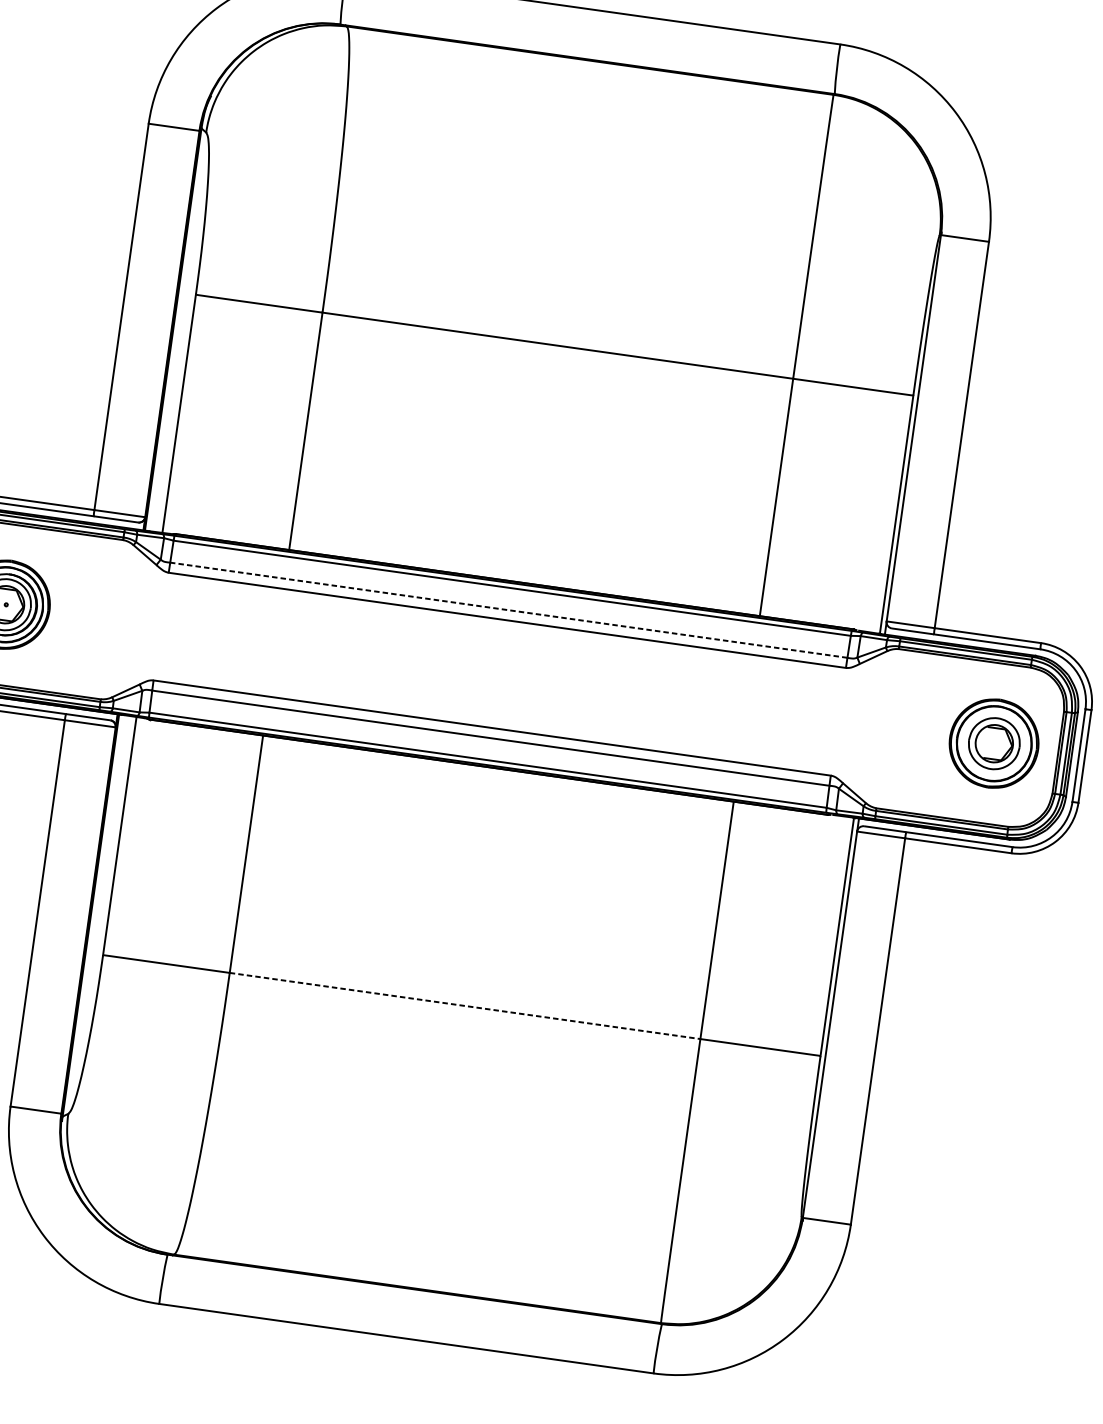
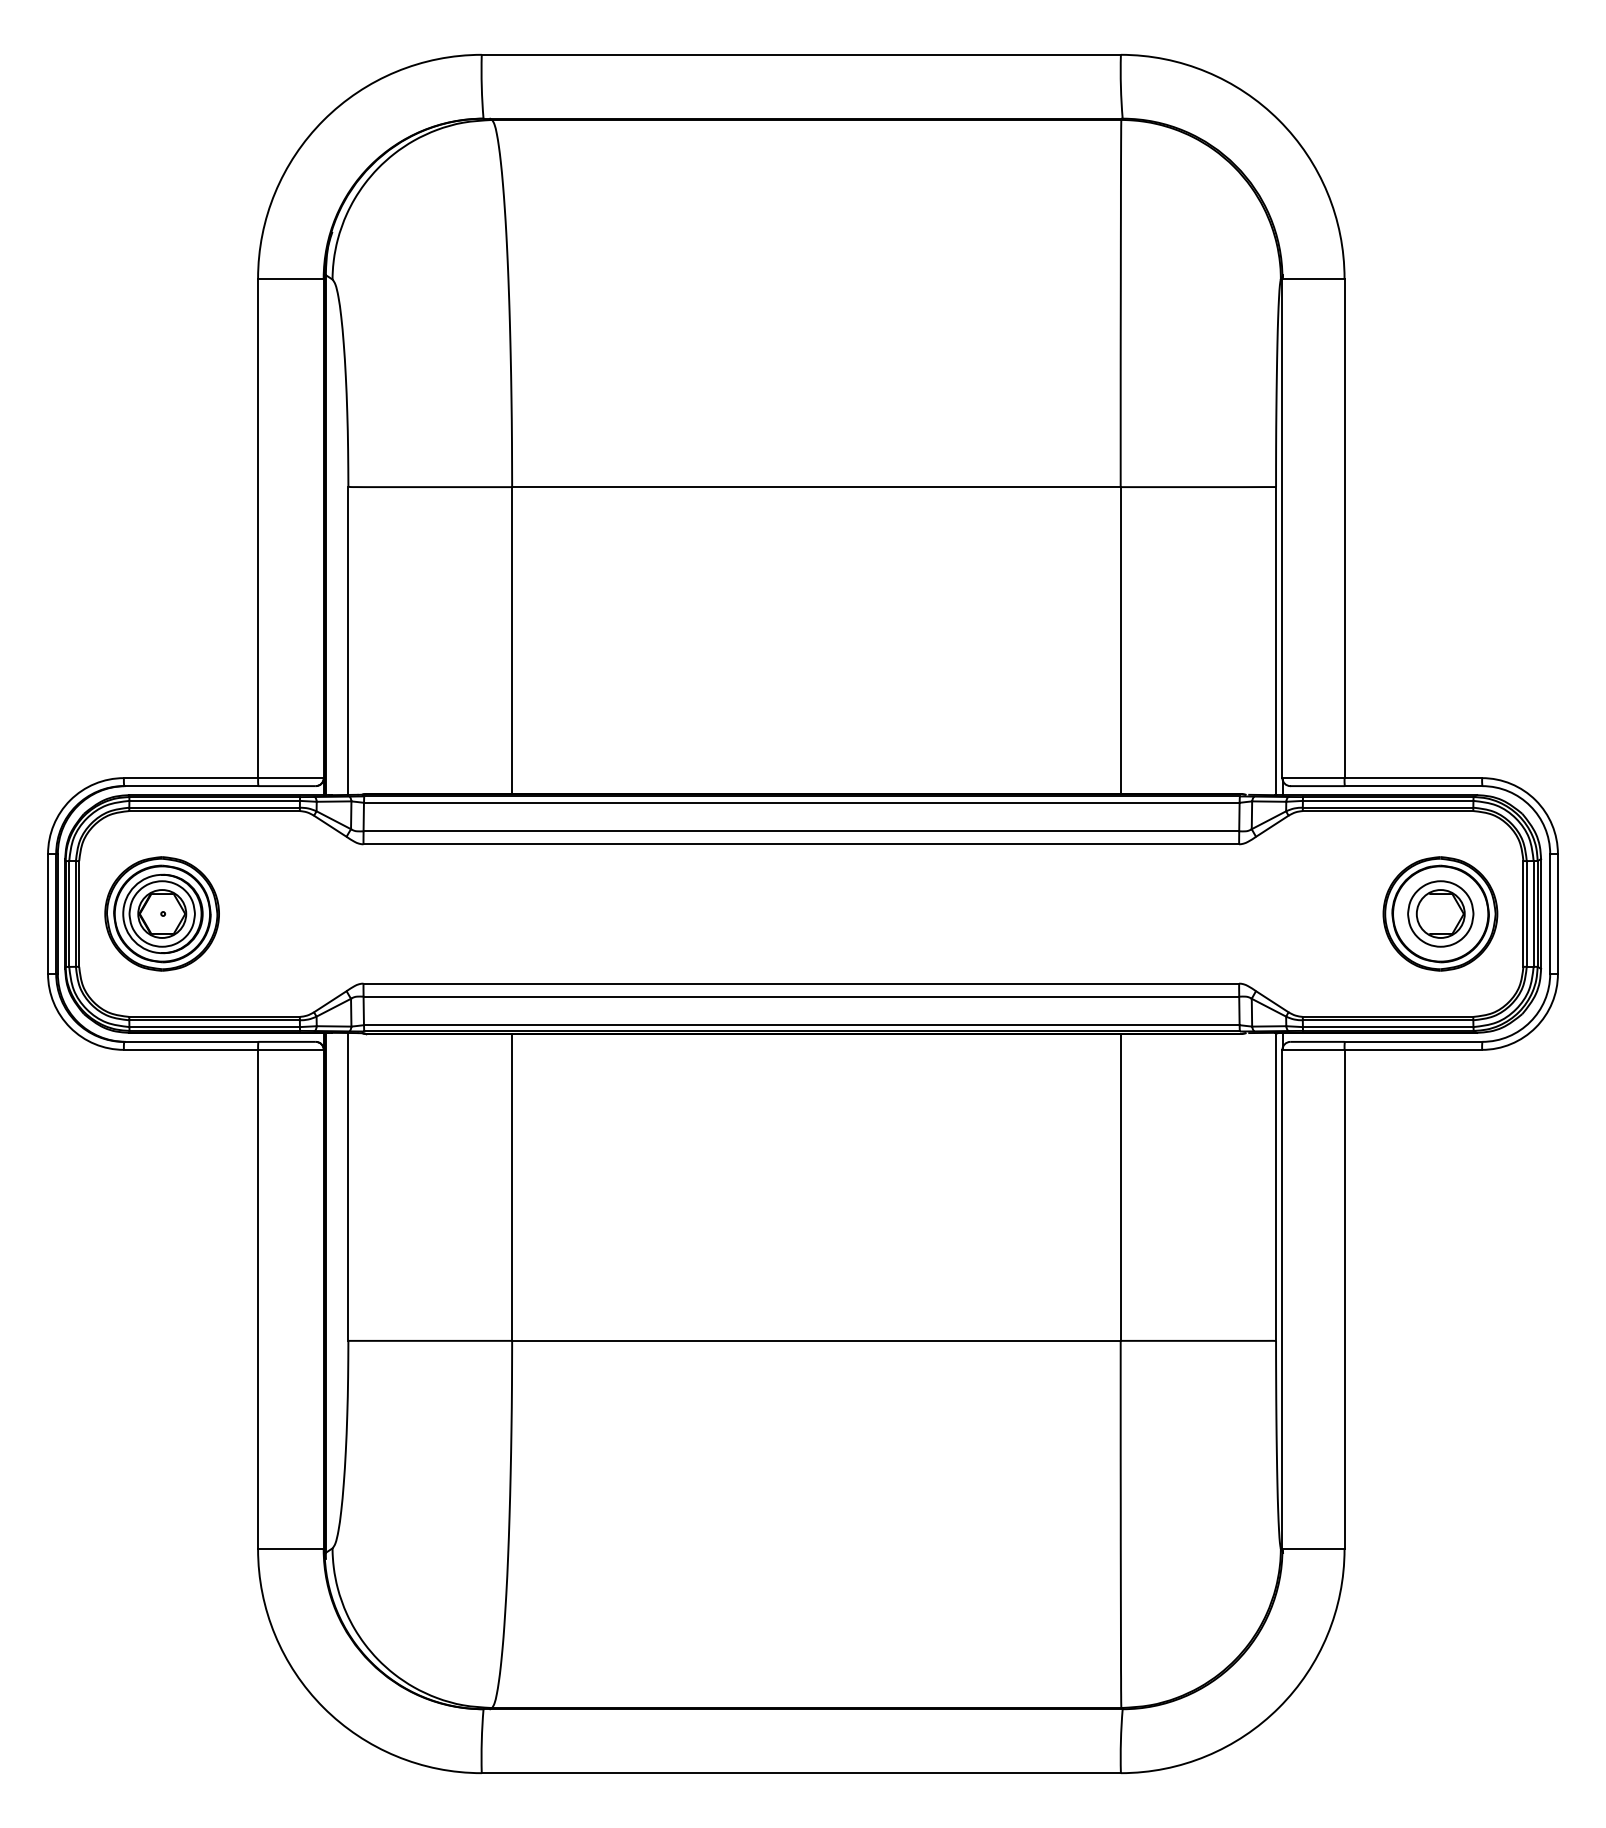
line: (508, 610) -> (801, 831), dashed -> solid
line: (465, 1005) -> (816, 1340), dashed -> solid

